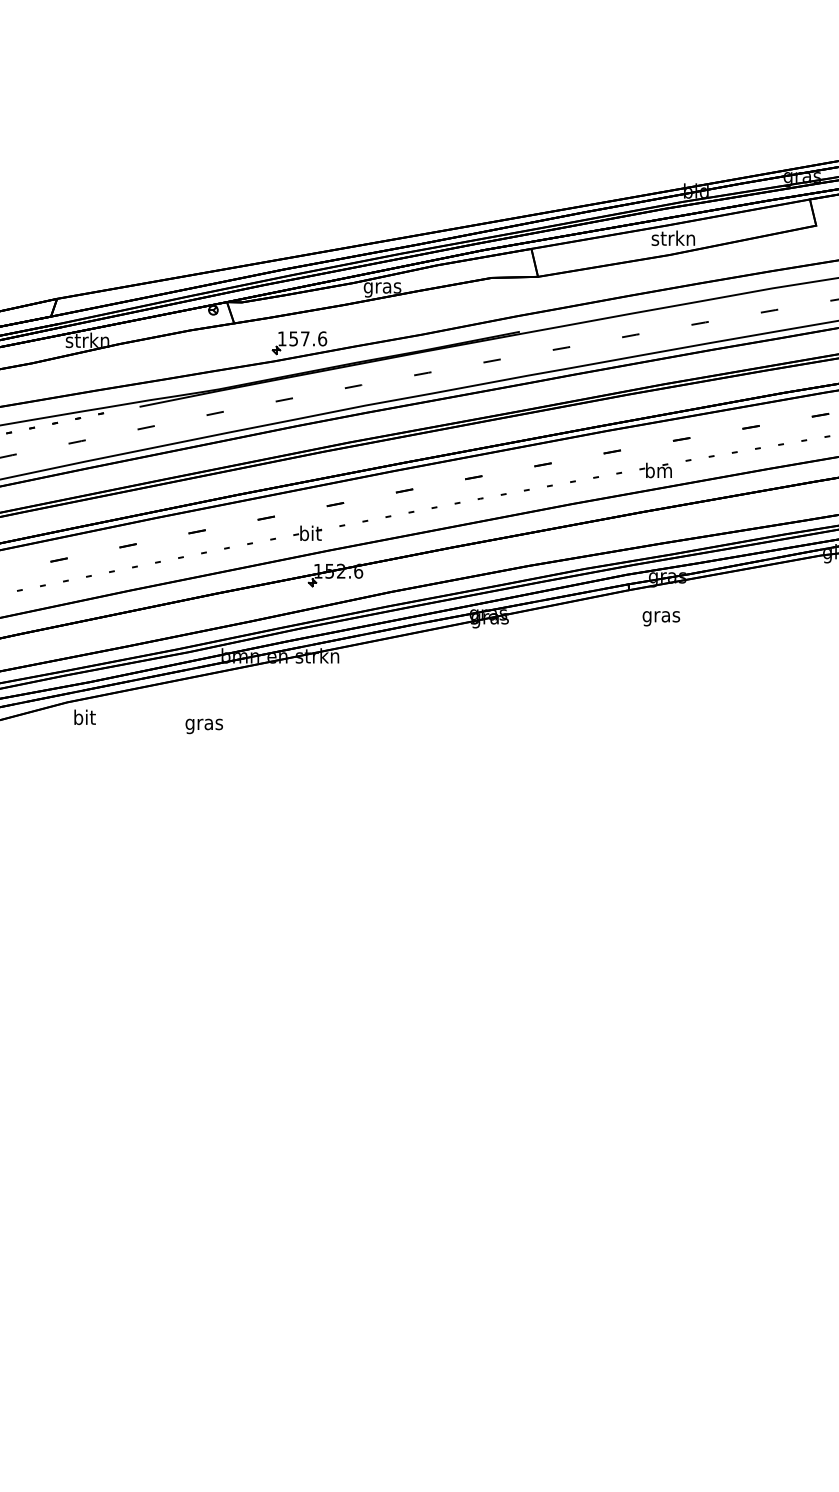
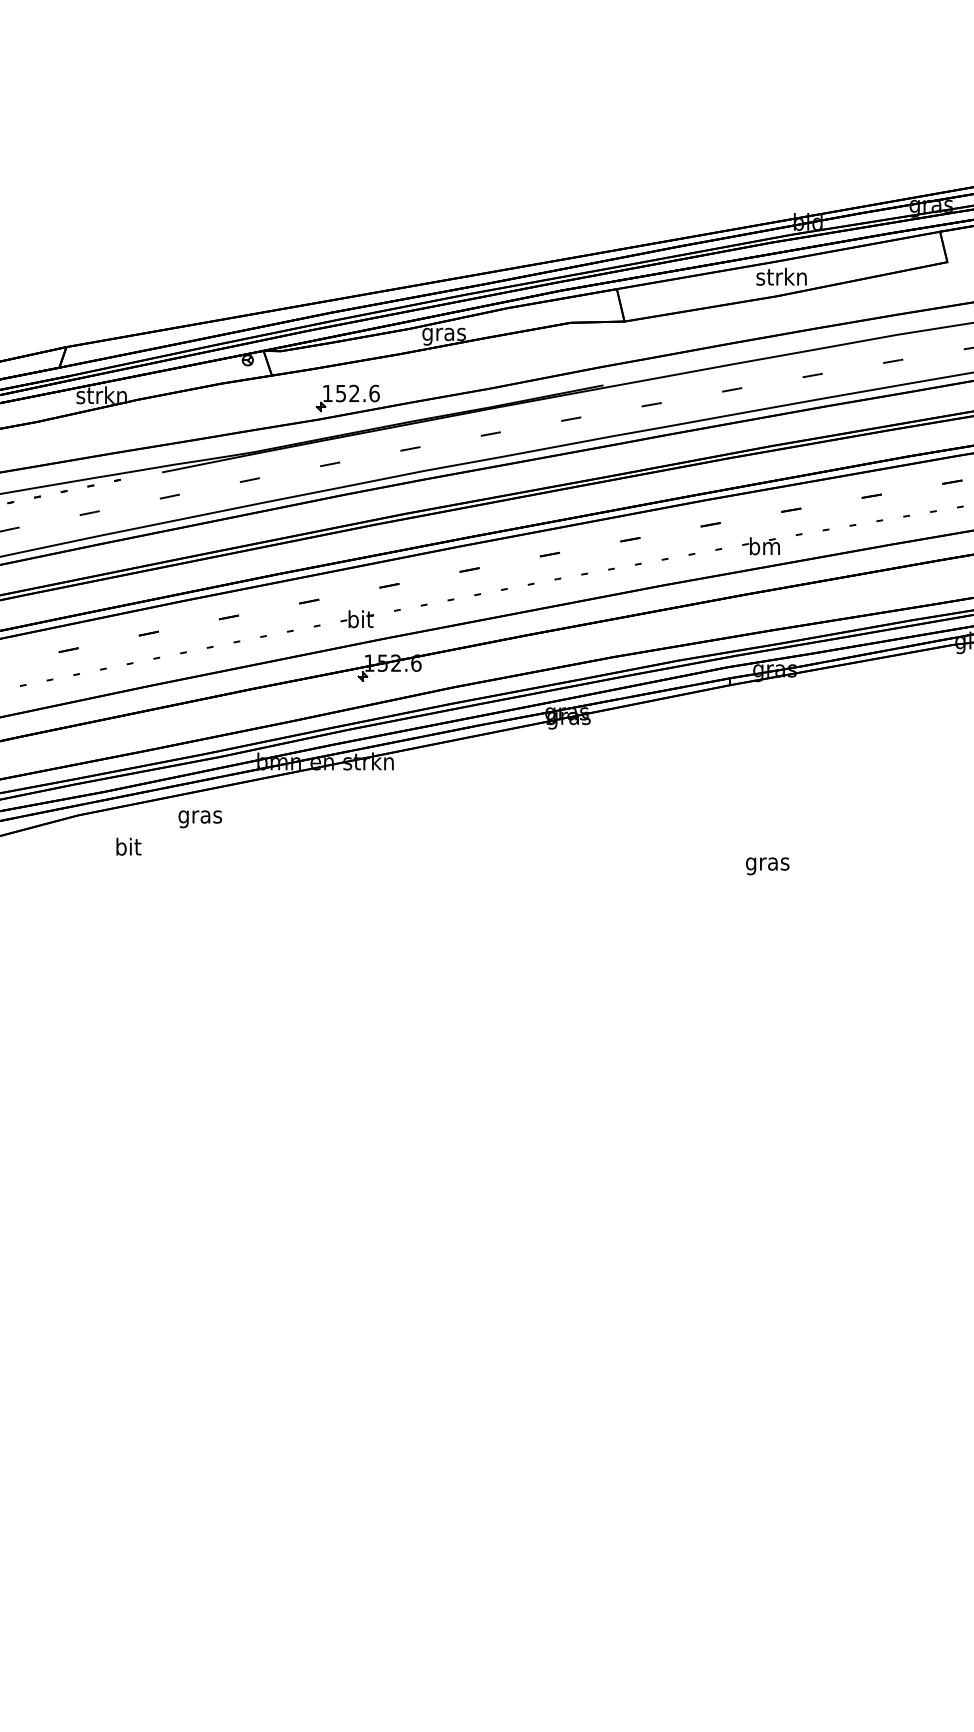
text: (305, 337) -> (354, 392), 157.6 -> 152.6
text: (661, 618) -> (767, 866), moved
text: (84, 717) -> (128, 846), moved
text: (203, 726) -> (199, 819), moved

